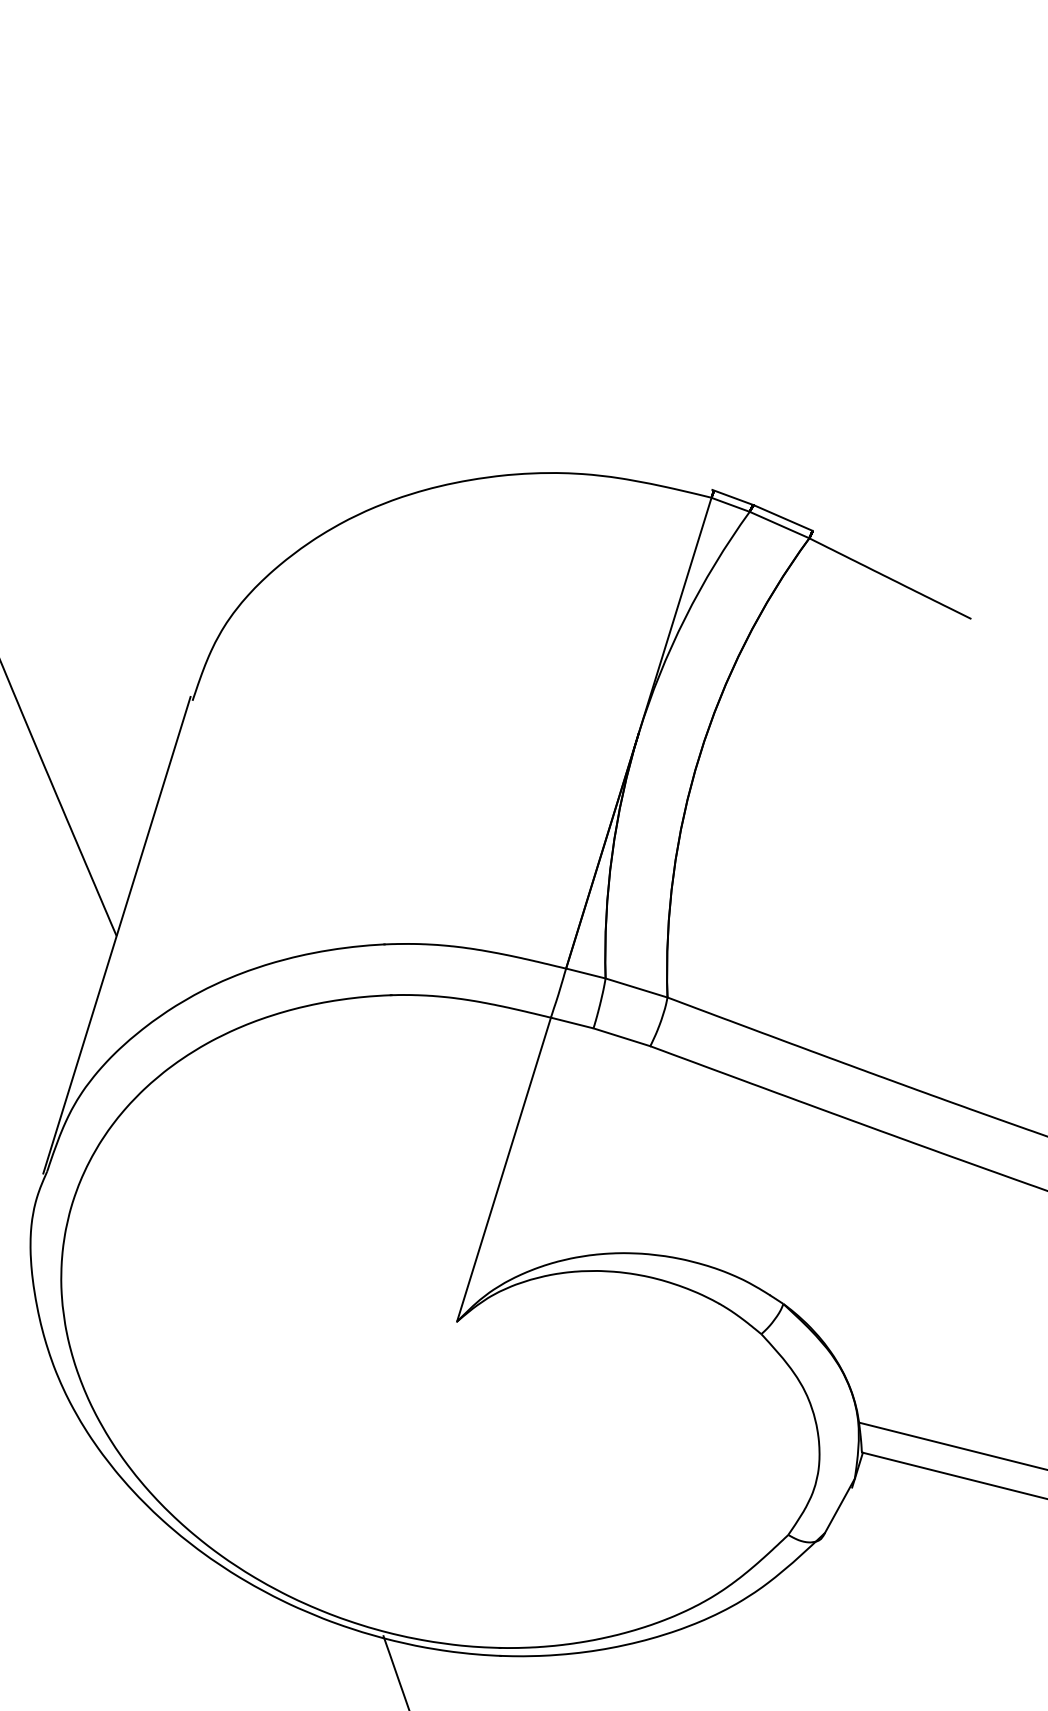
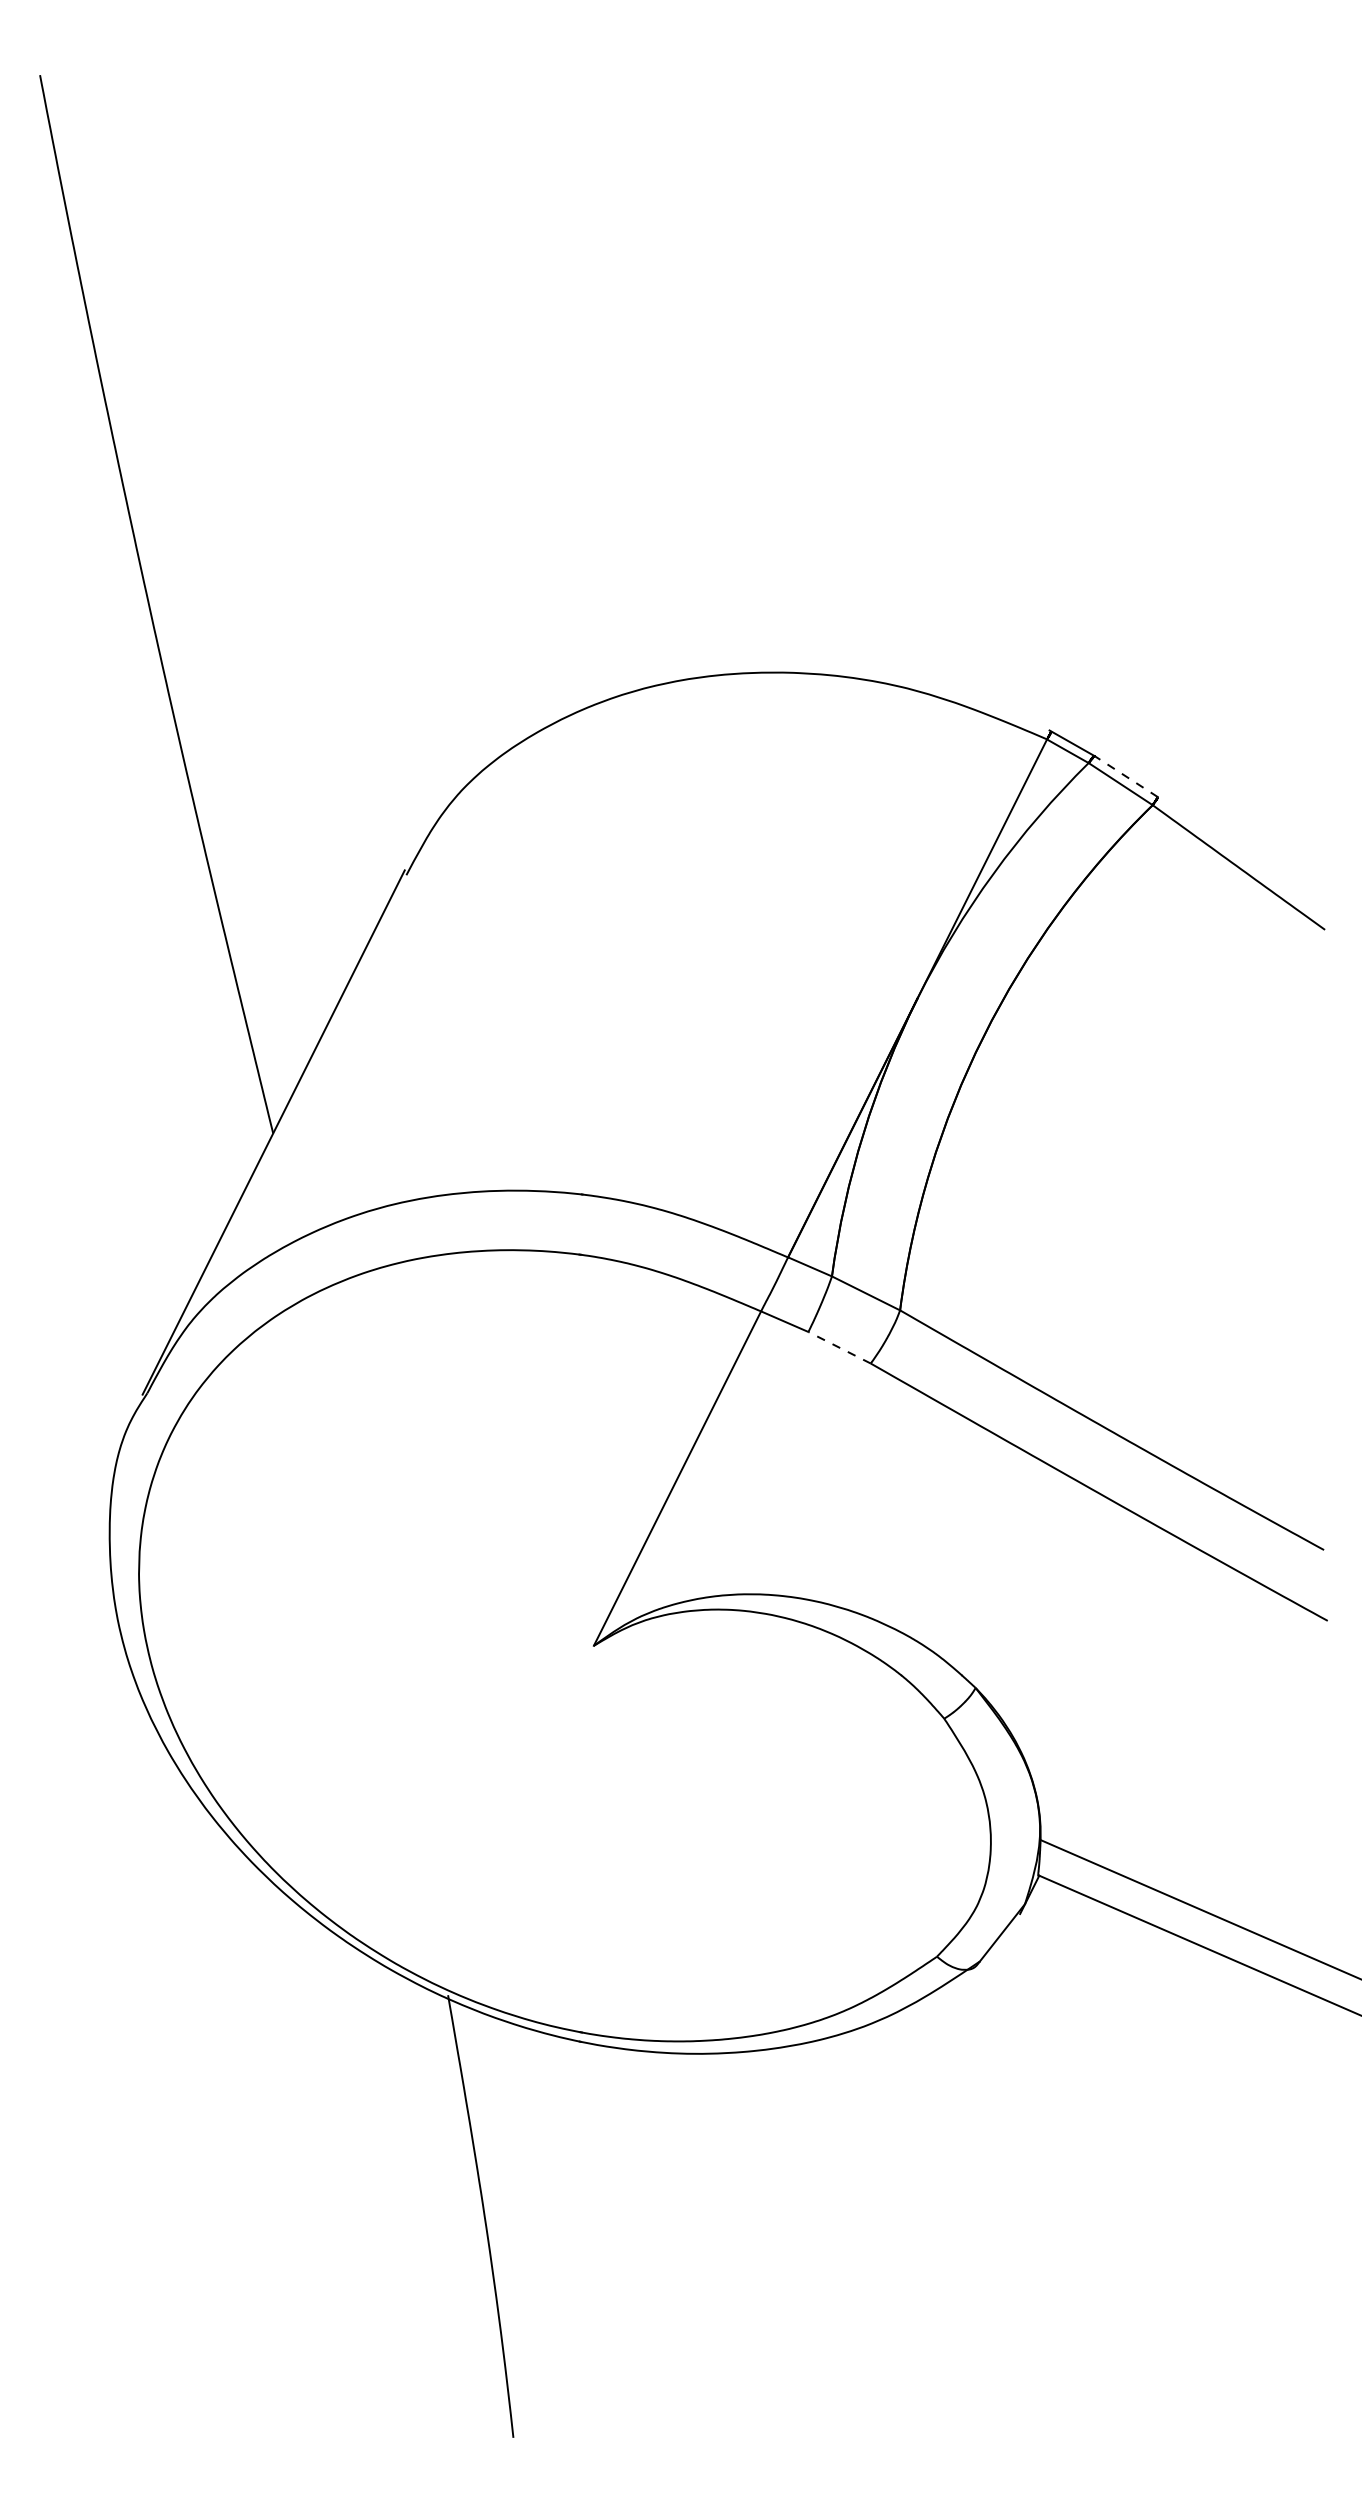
line: (783, 517) -> (1126, 776), solid -> dashed
line: (621, 1037) -> (839, 1347), solid -> dashed

